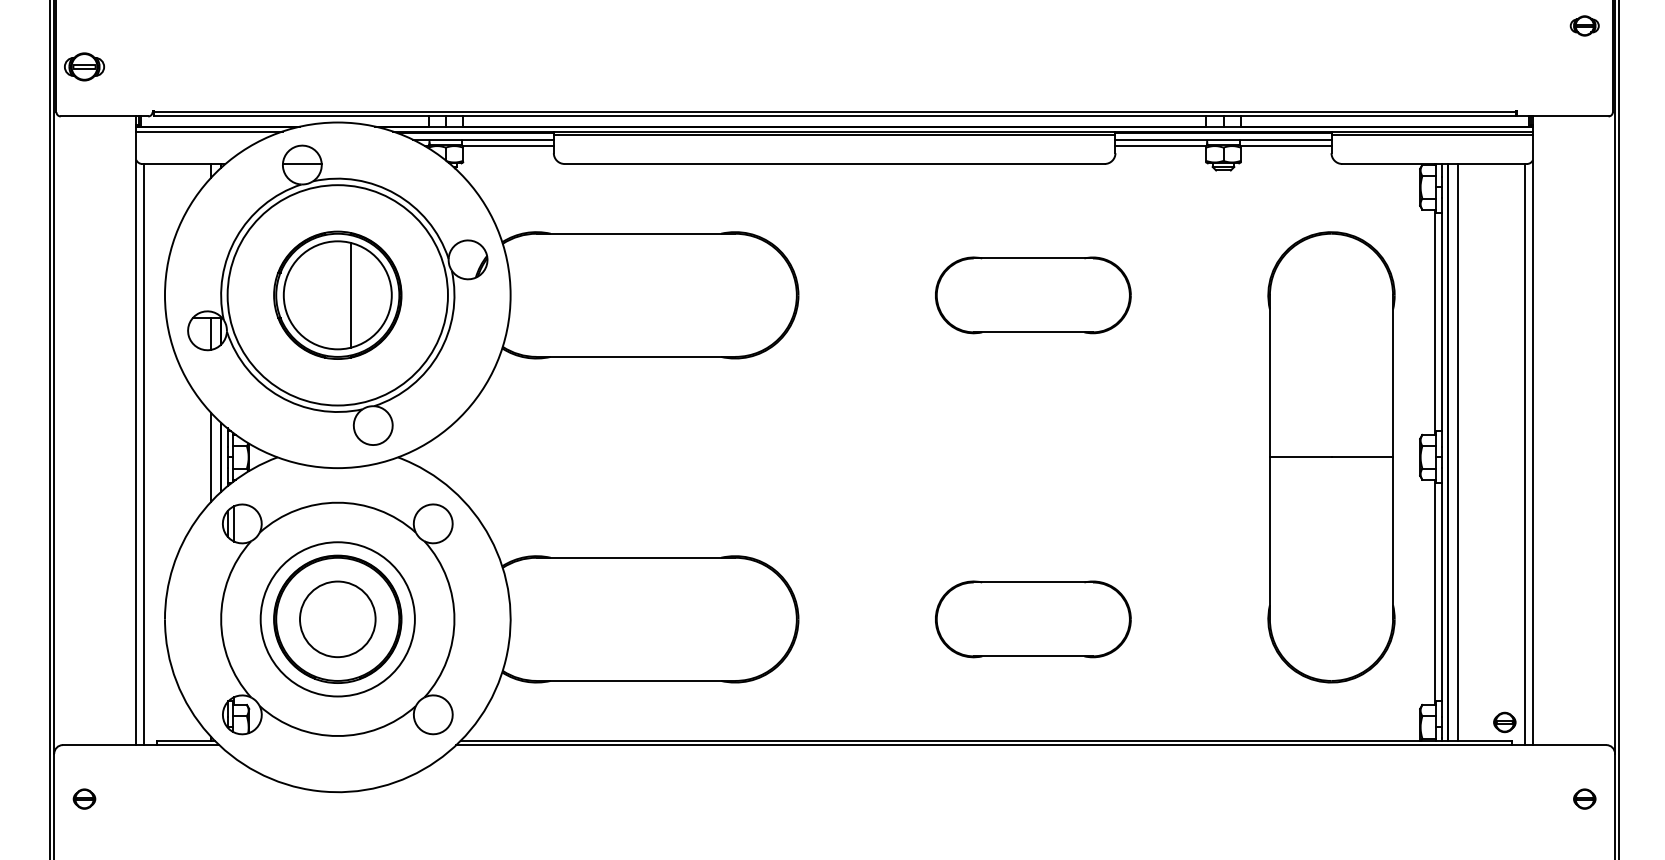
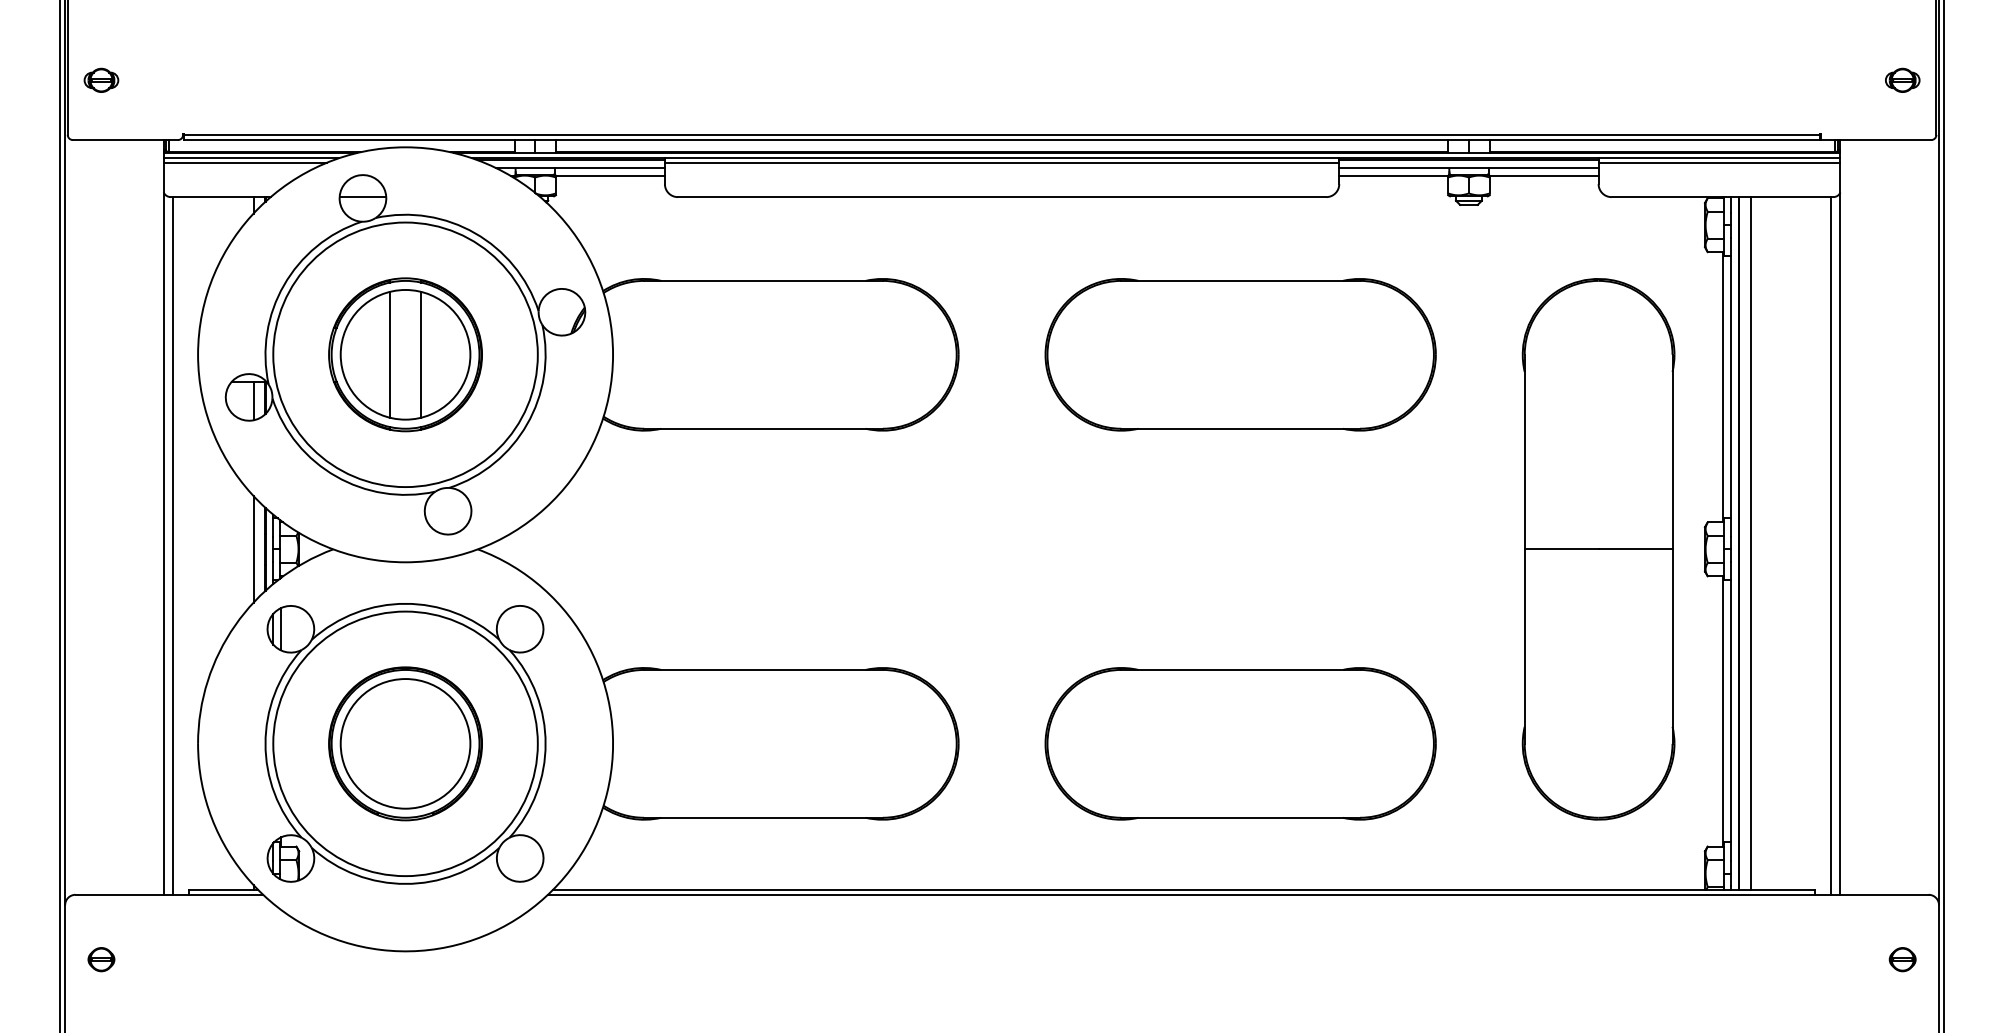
part: (1584, 25) -> (1902, 79), moved
part: (84, 66) -> (101, 79), size x0.71
line: (203, 135) -> (244, 162), added
line: (325, 295) -> (390, 354), added
part: (1033, 295) -> (1240, 354), size x1.67
circle: (337, 619) -> (405, 743), size x1.43
circle: (337, 619) -> (405, 743), size x1.43
part: (1033, 619) -> (1240, 743), size x1.67
part: (1504, 722) -> (1806, 867), removed

